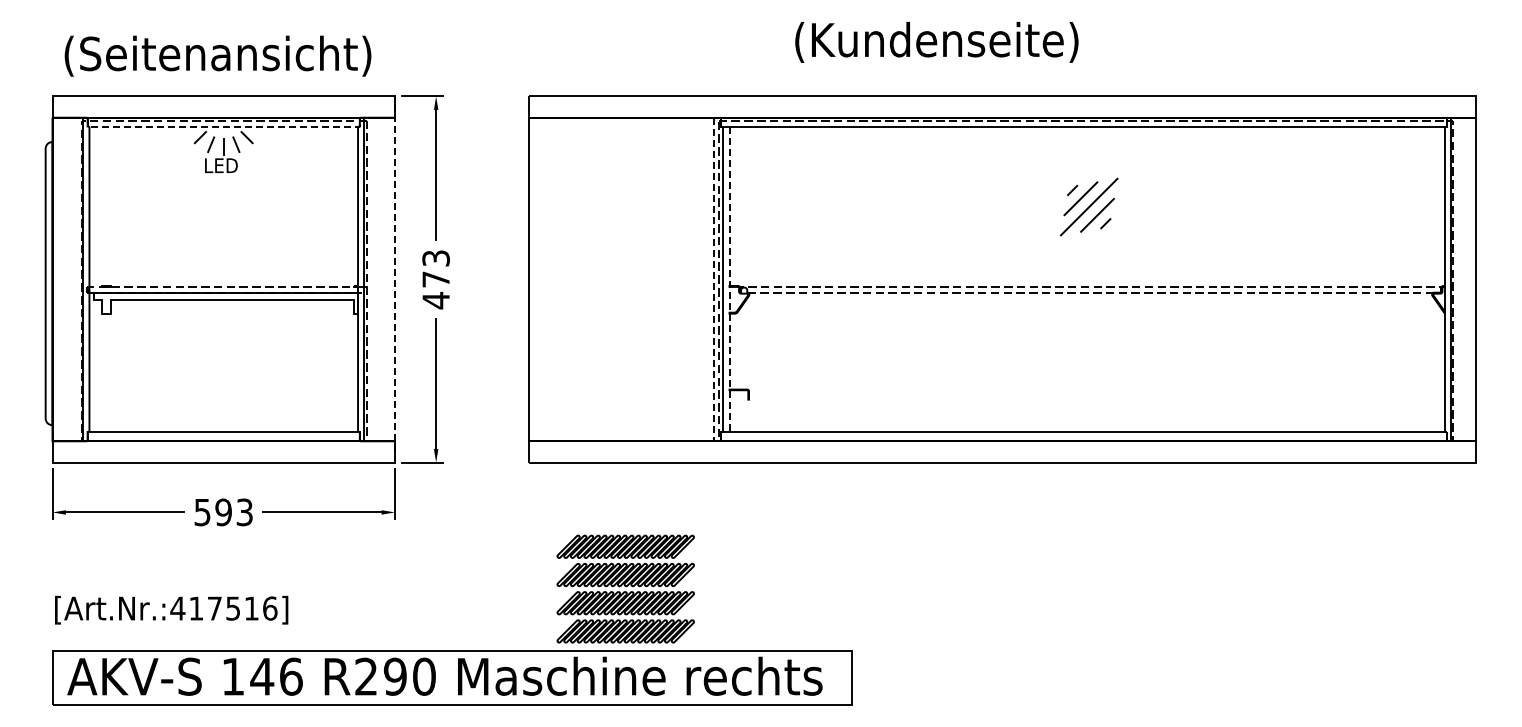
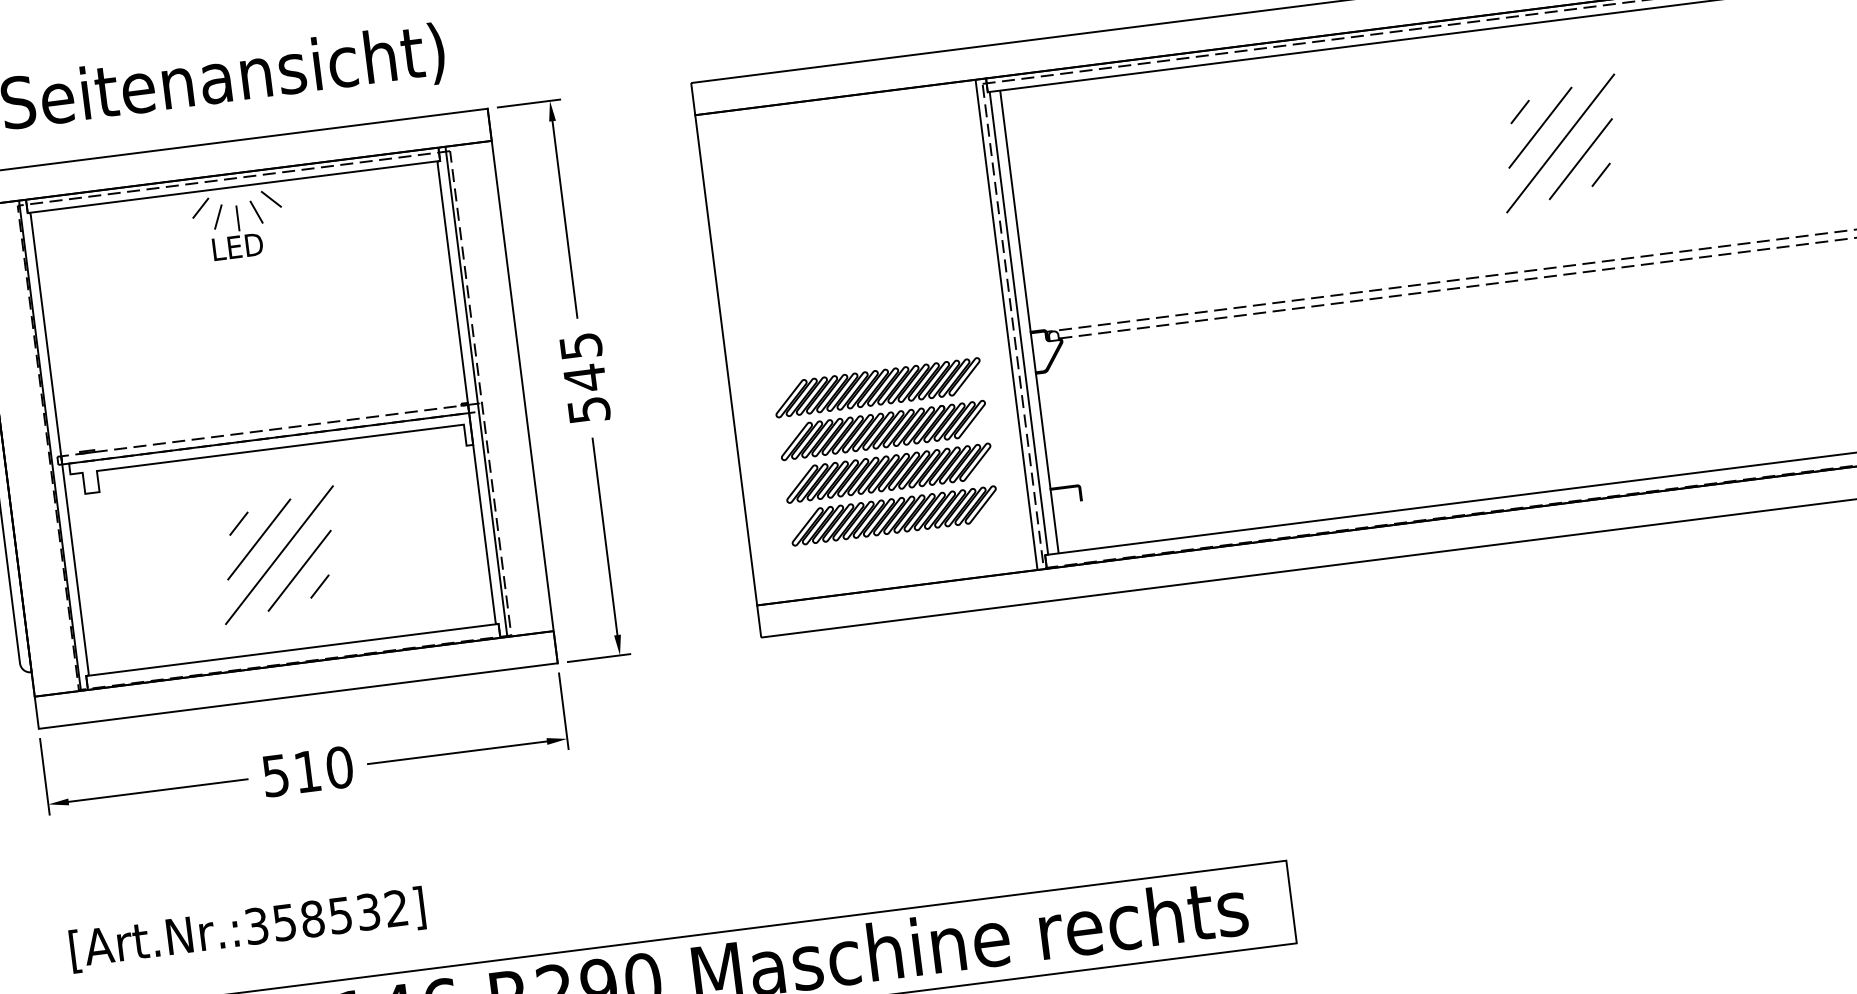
line: (224, 126) -> (235, 186), dashed -> solid
part: (1088, 206) -> (1559, 142), size x1.43
line: (395, 279) -> (523, 385), dashed -> solid
text: (435, 279) -> (584, 378), 473 -> 545
line: (714, 279) -> (1006, 324), dashed -> solid
line: (729, 279) -> (1029, 322), dashed -> solid
part: (222, 369) -> (278, 555), added
text: (234, 512) -> (324, 769), 593 -> 510
part: (625, 588) -> (885, 450), moved
text: (223, 608) -> (325, 917), [Art.Nr.:417516] -> [Art.Nr.:358532]

